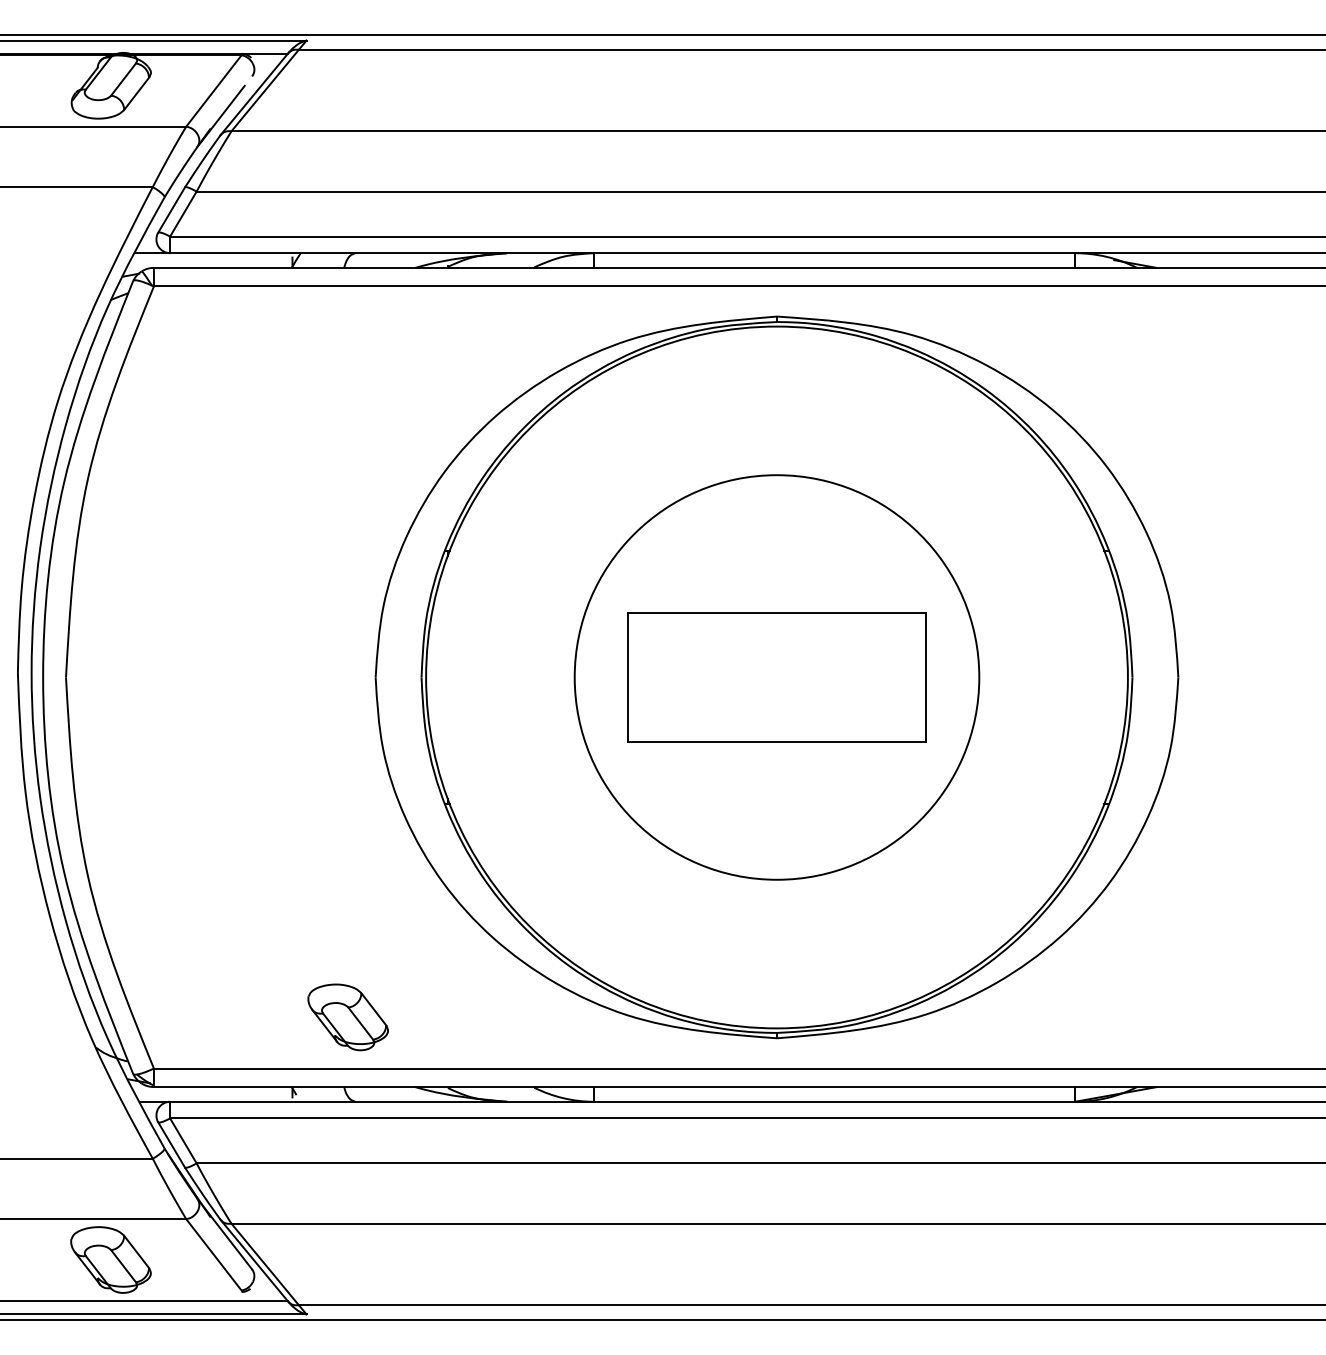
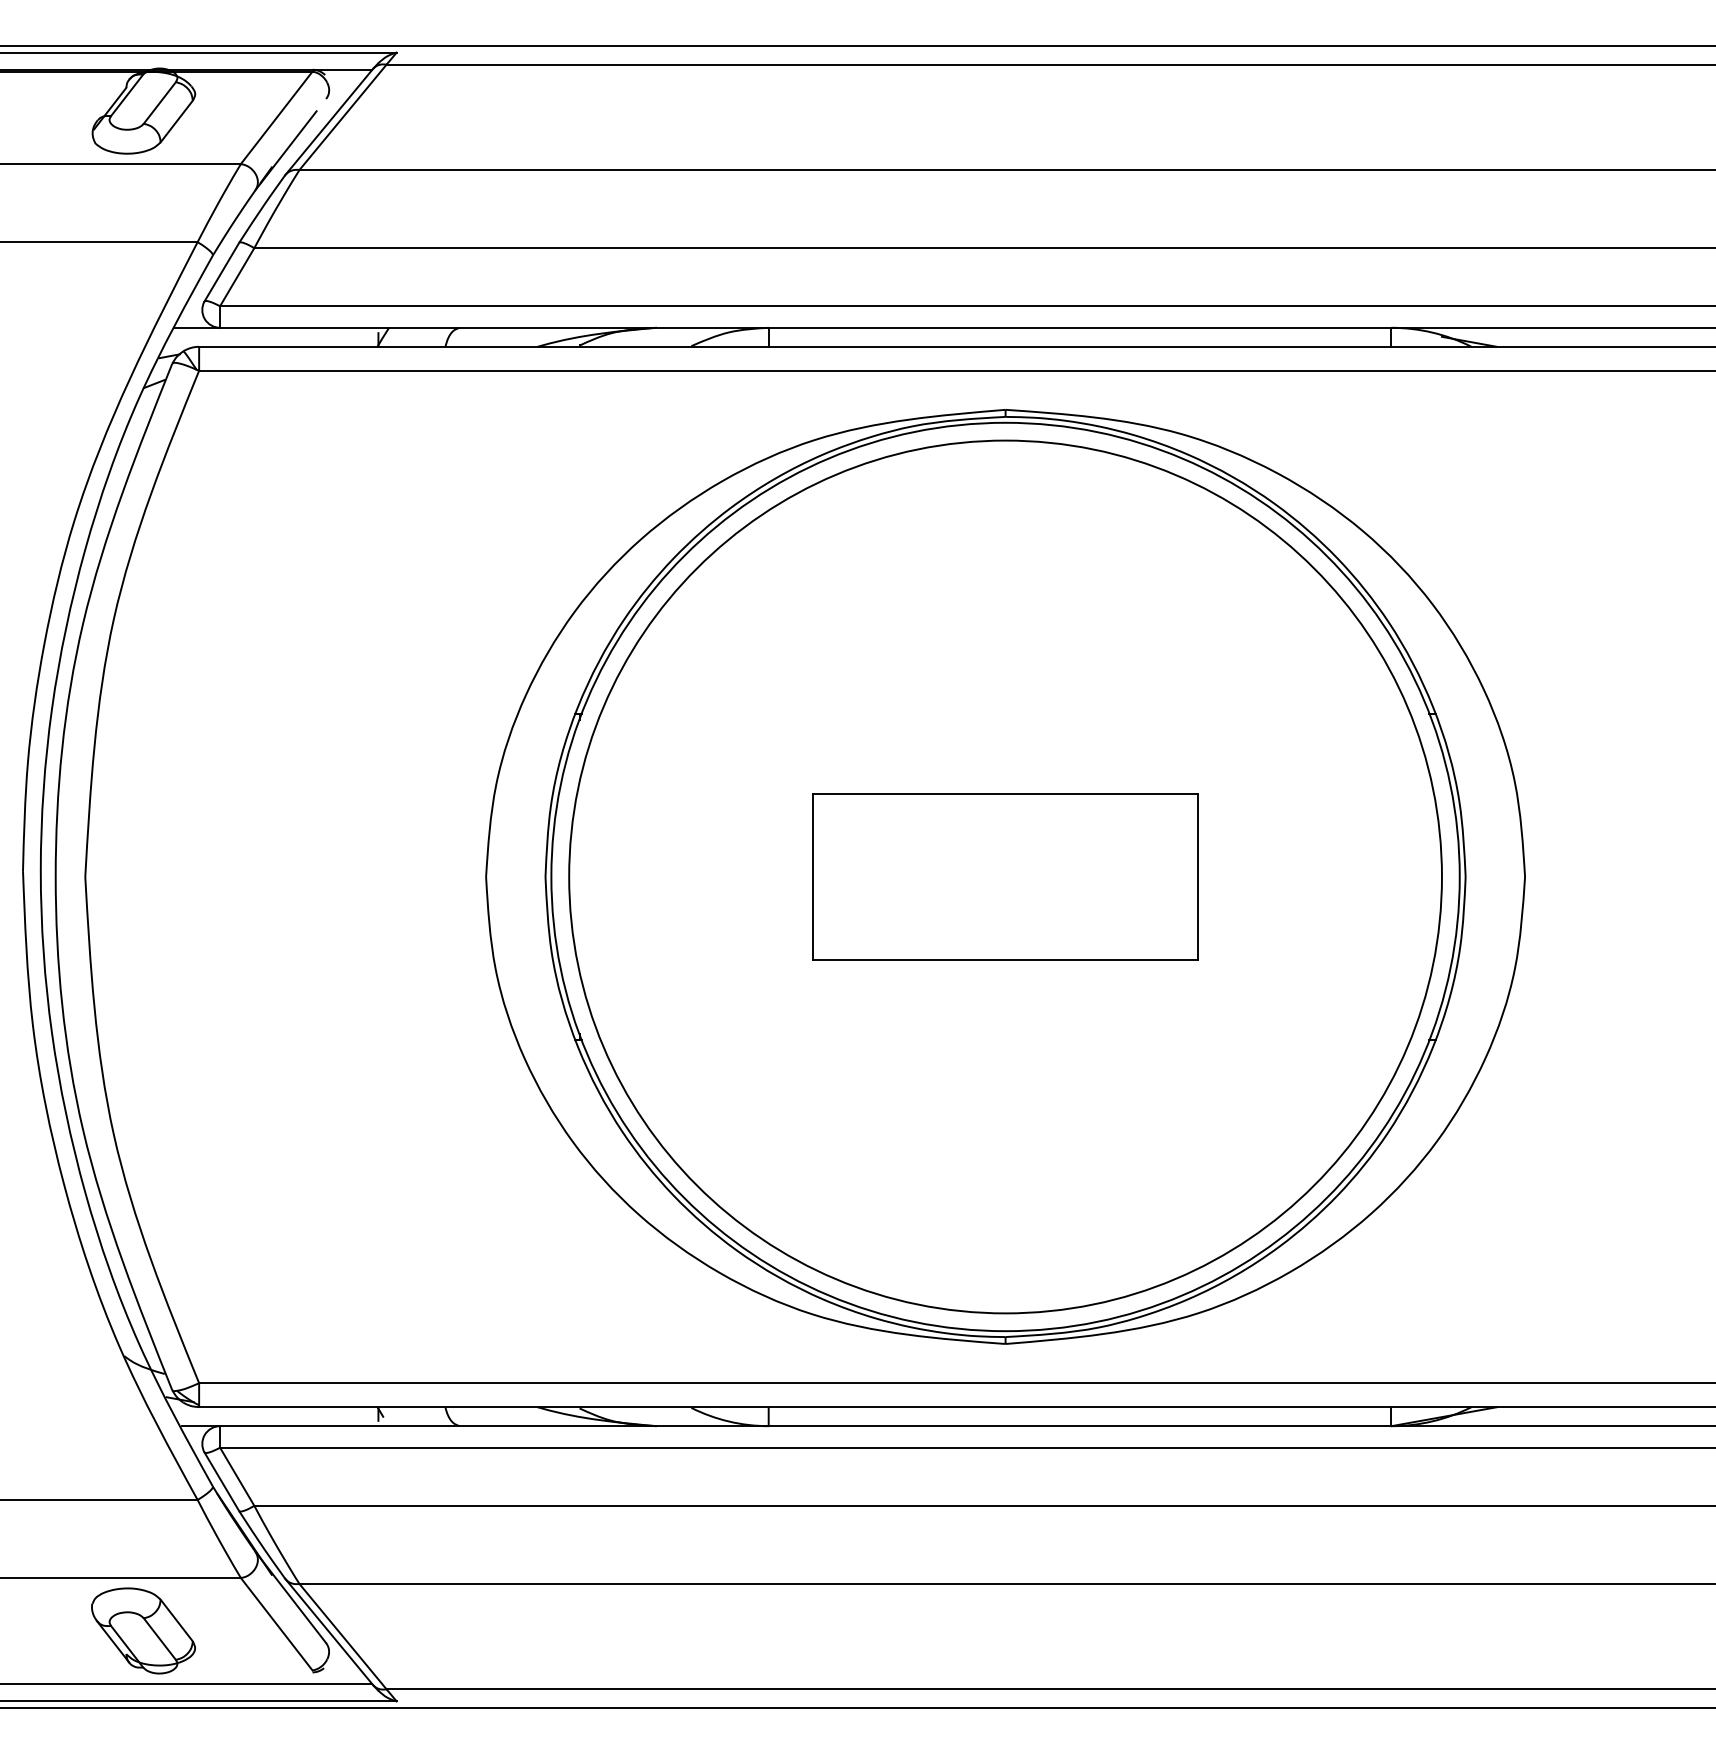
circle: (776, 677) -> (1005, 876), size x1.67
part: (348, 1017) -> (450, 1316), removed

